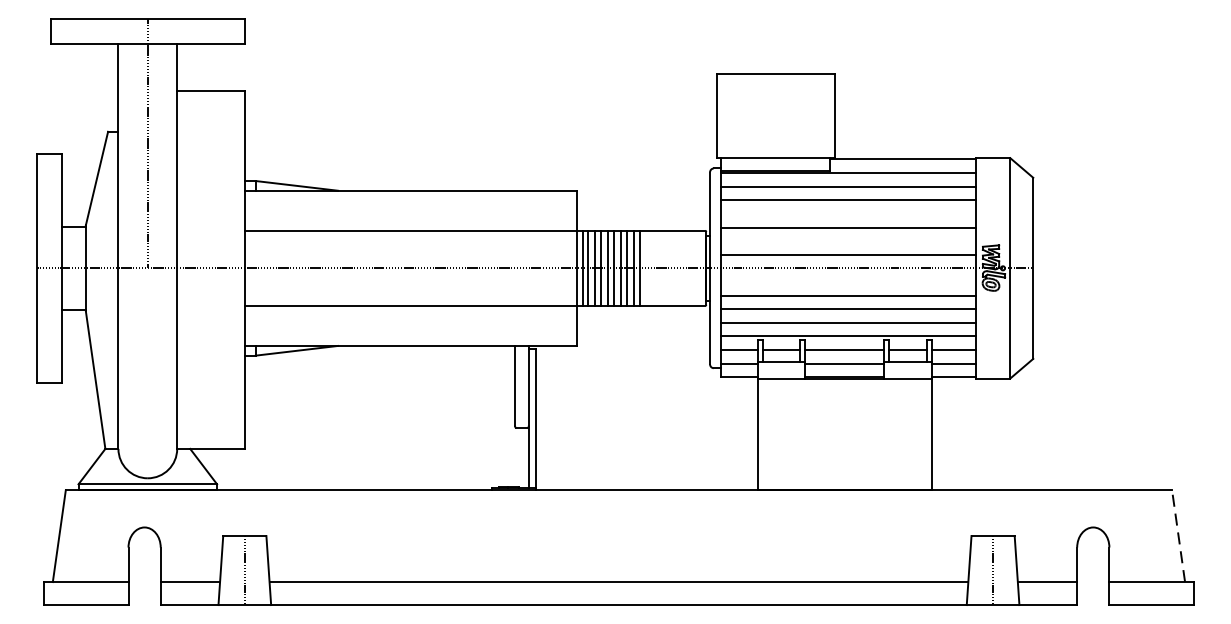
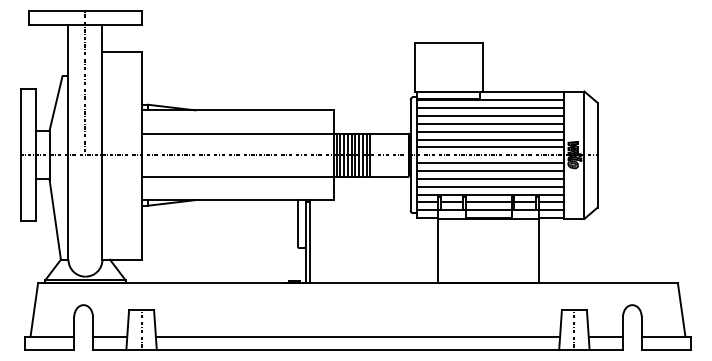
line: (848, 213) -> (490, 123), added
line: (848, 241) -> (490, 139), added
line: (848, 282) -> (490, 163), added
line: (1178, 536) -> (681, 310), dashed -> solid

